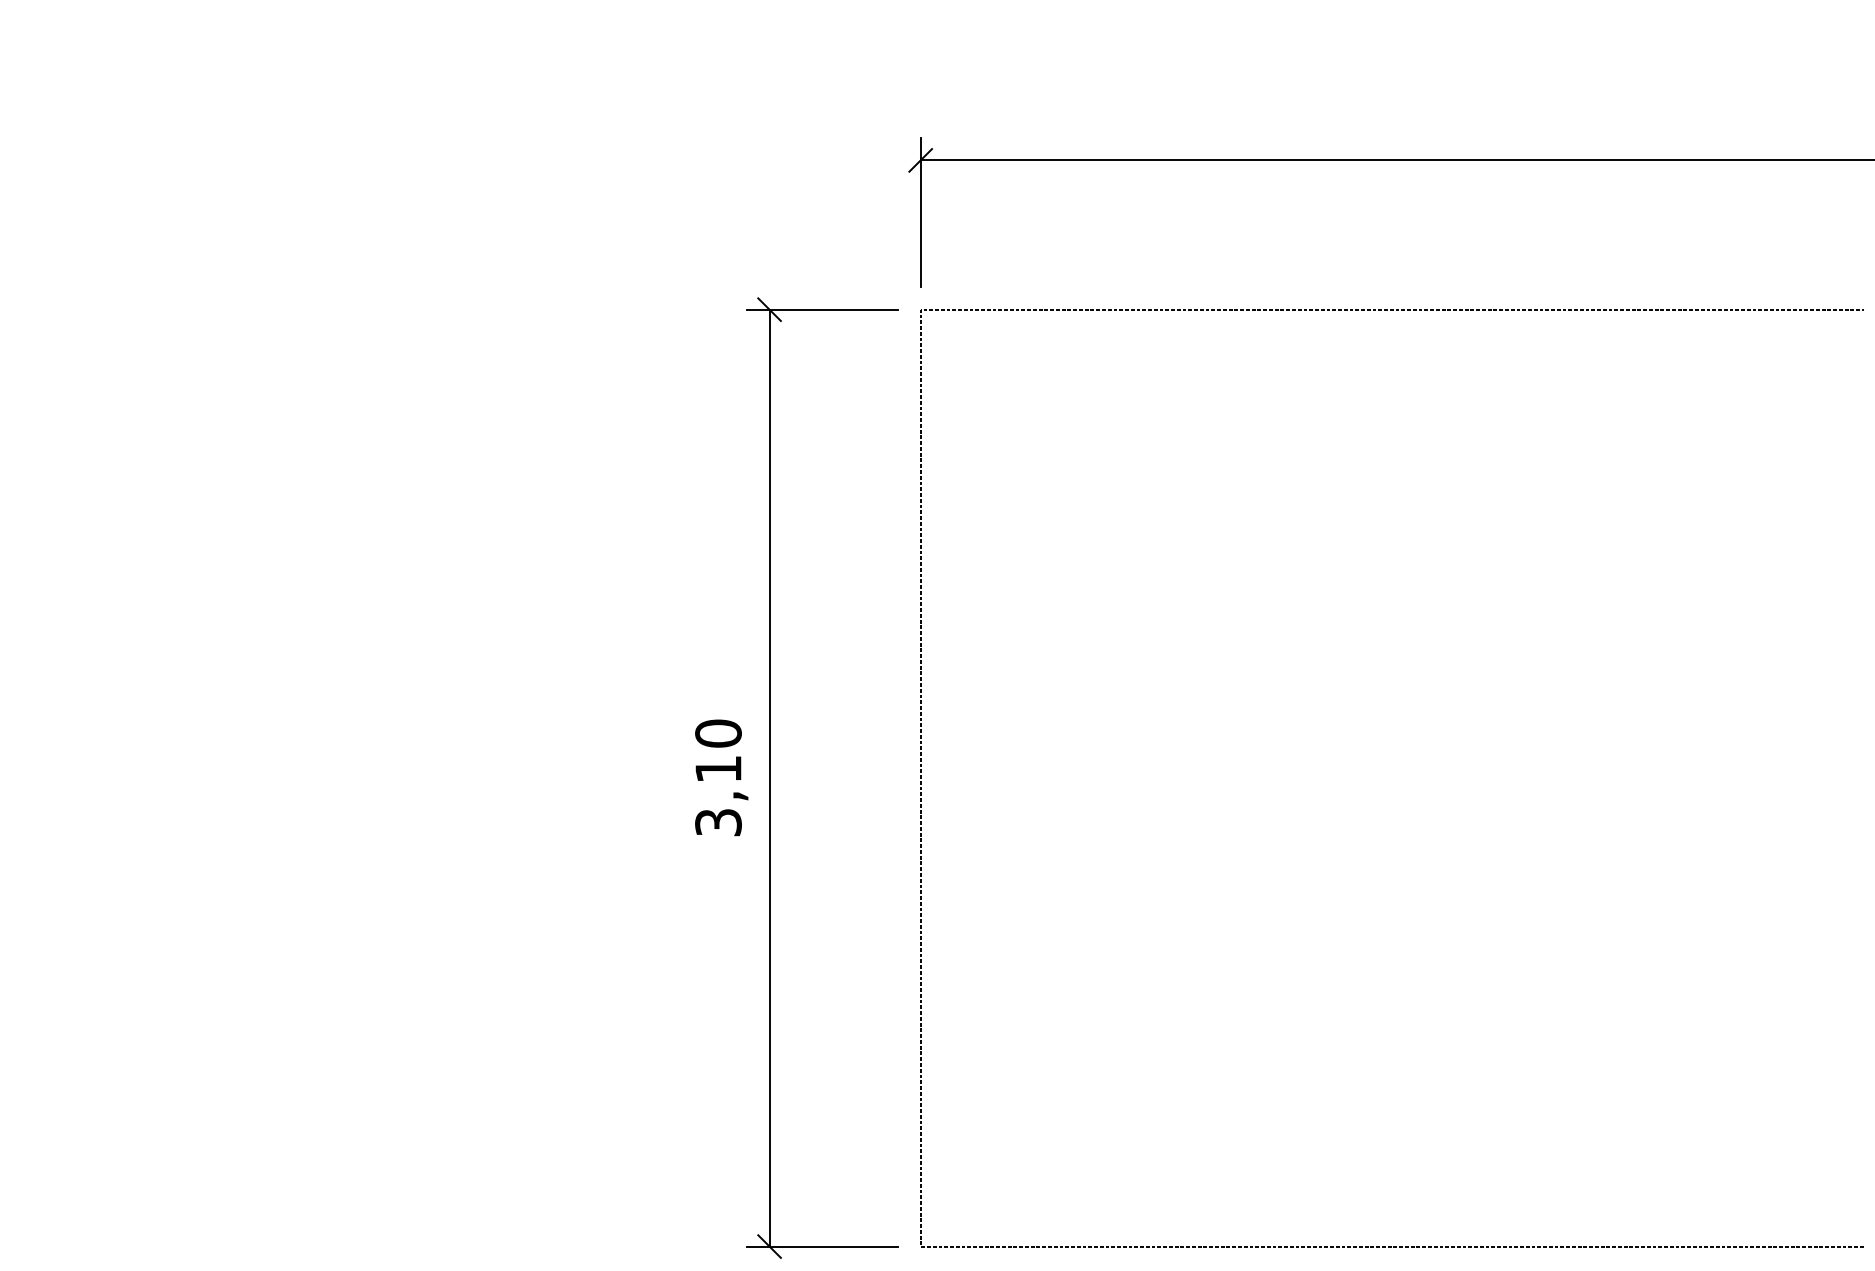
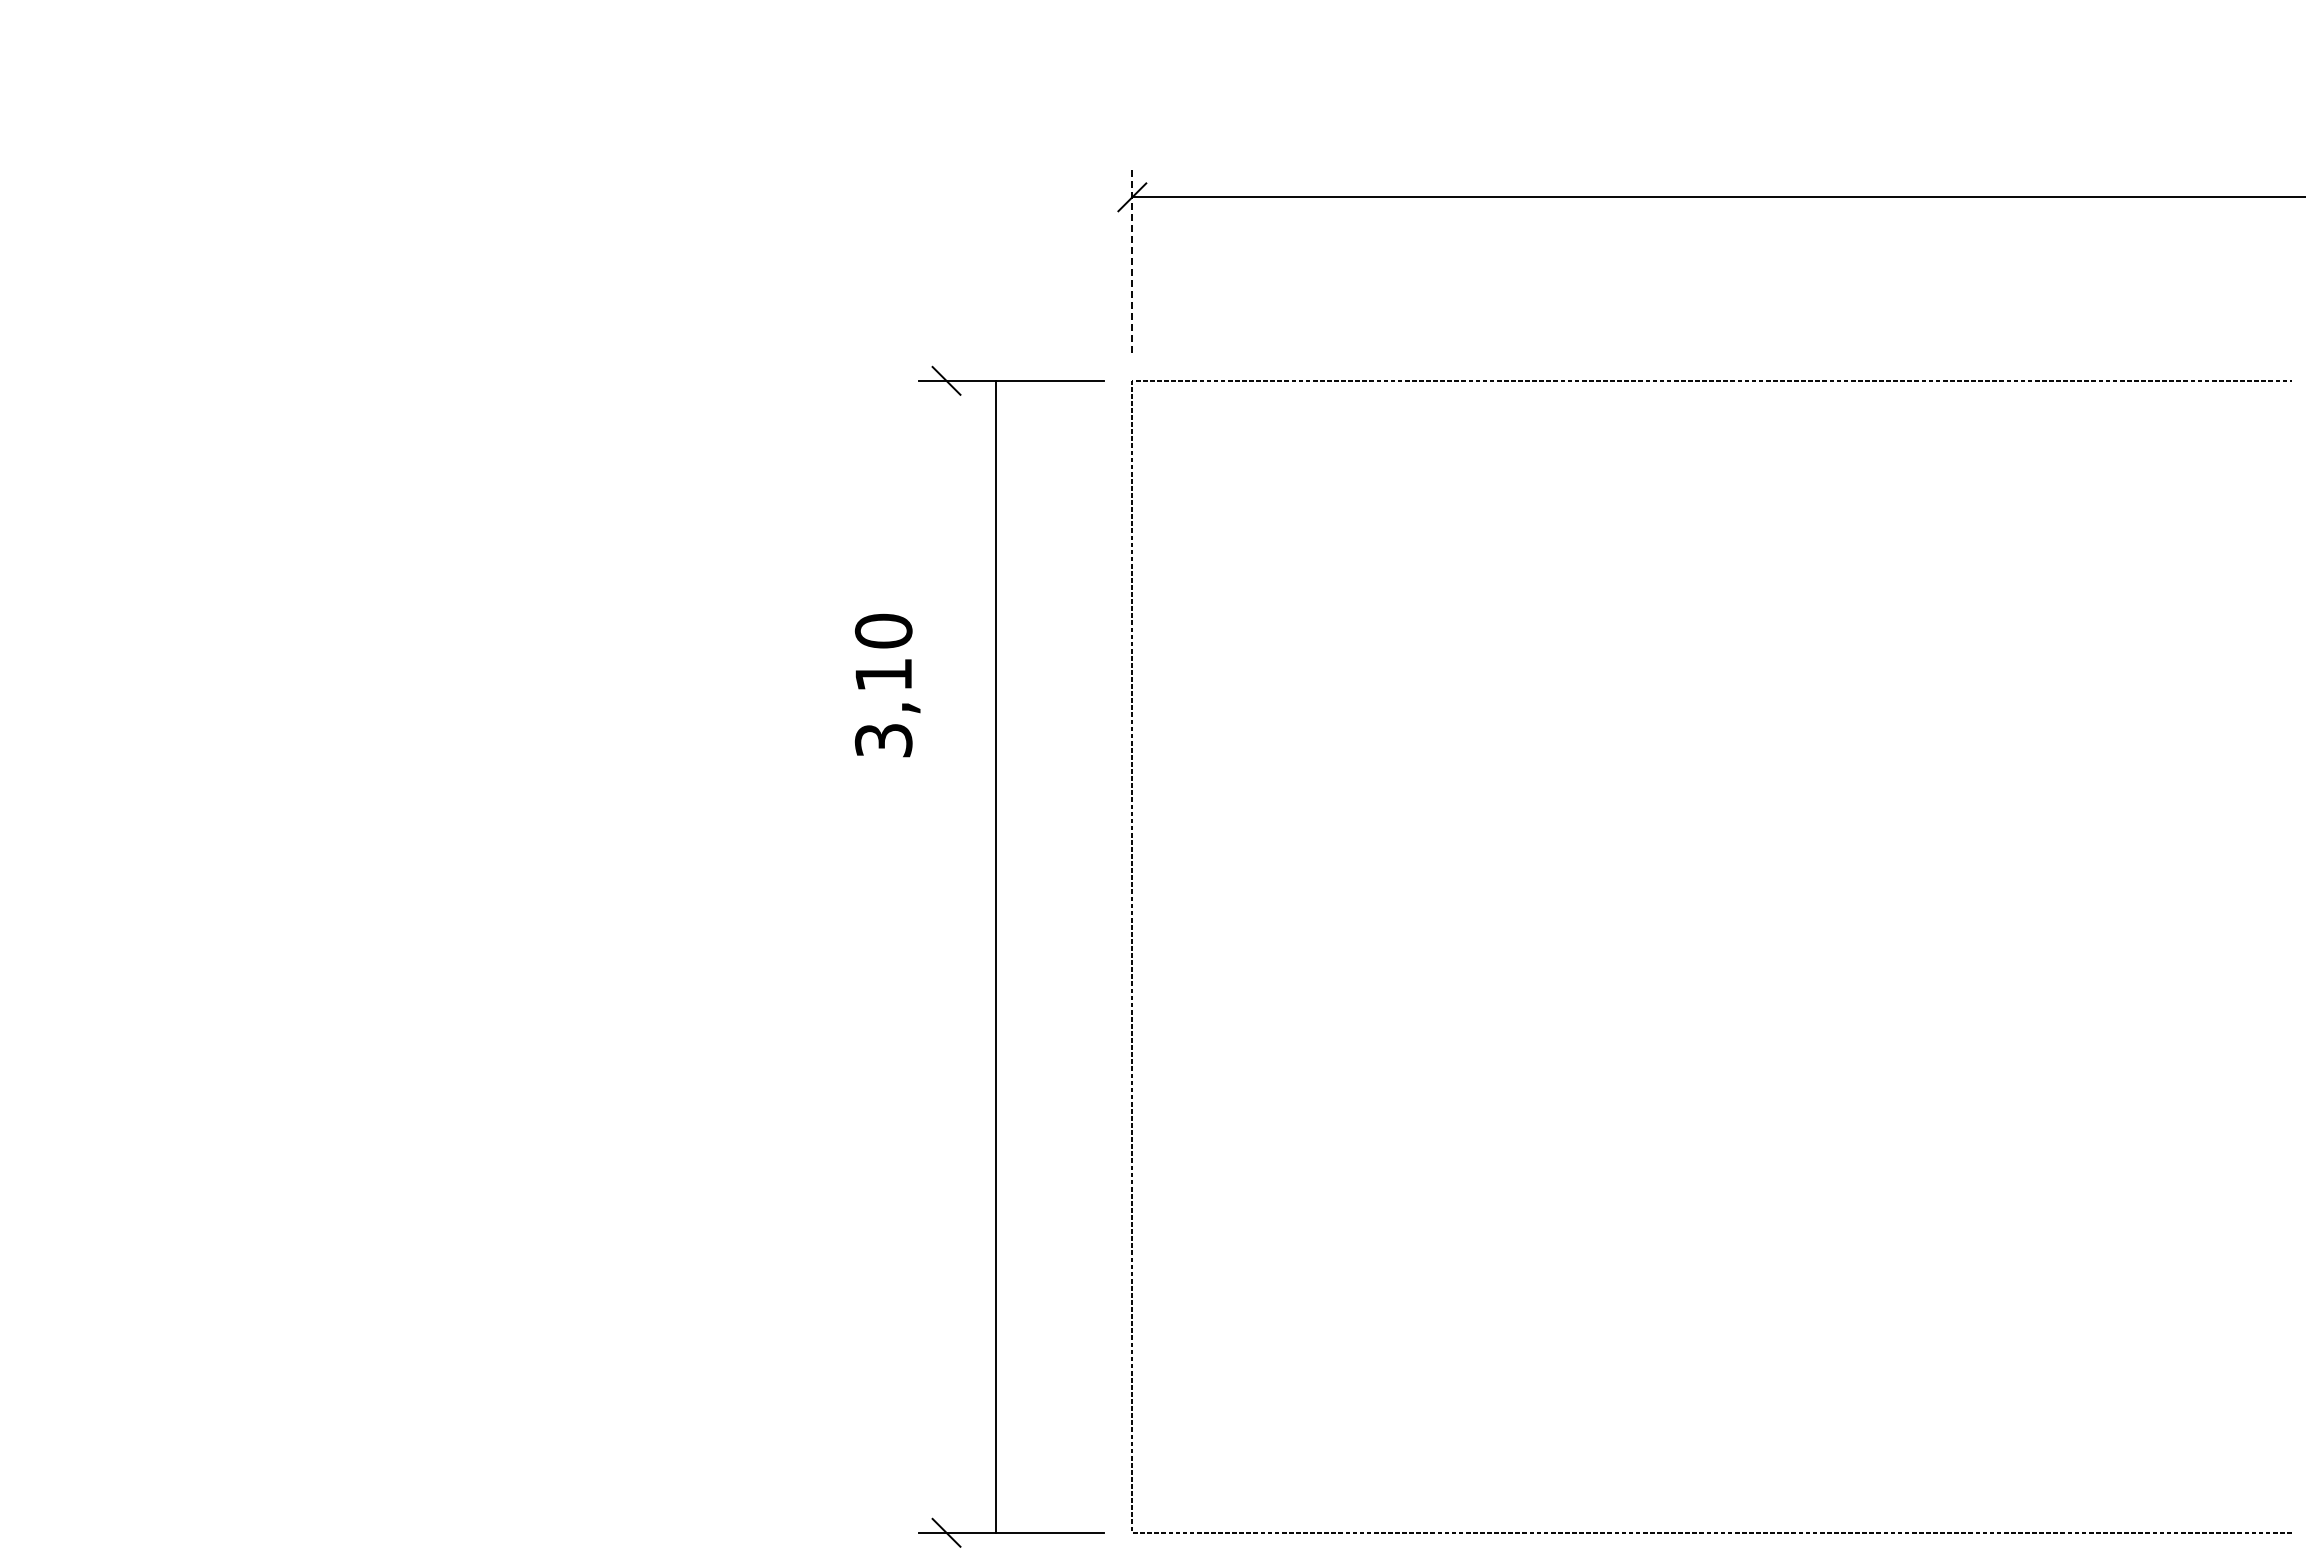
line: (920, 212) -> (1132, 261), solid -> dashed
text: (721, 777) -> (887, 685), moved
line: (769, 777) -> (995, 956), moved

